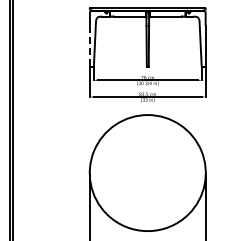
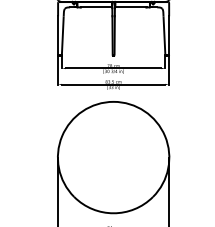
line: (89, 46) -> (57, 36), dashed -> solid

